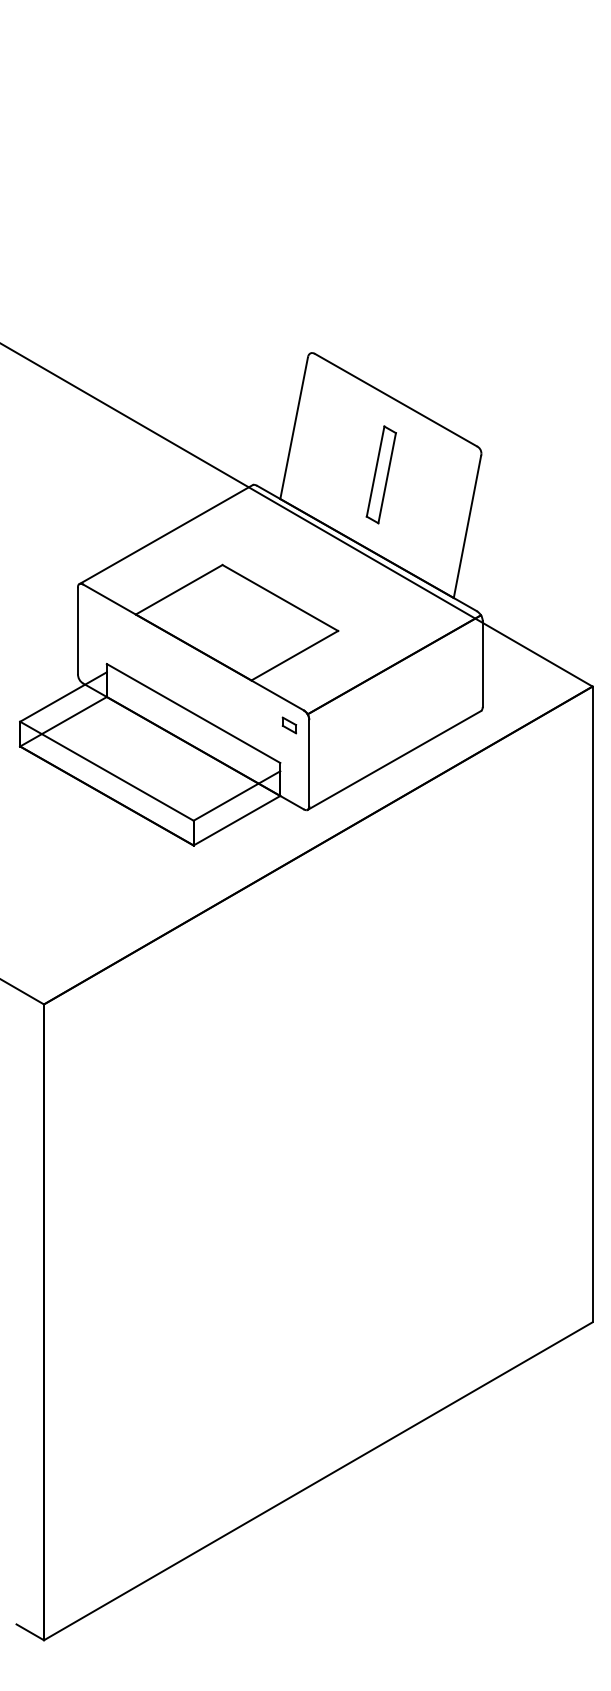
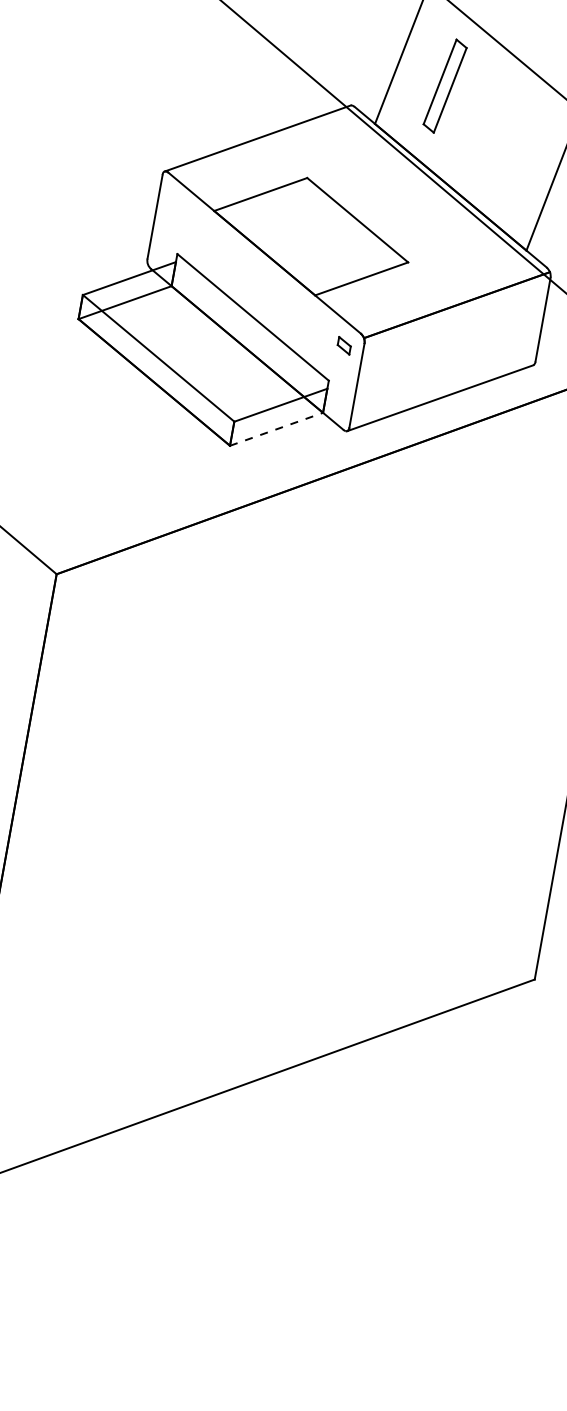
part: (380, 474) -> (444, 85), moved
line: (236, 820) -> (276, 428), solid -> dashed

